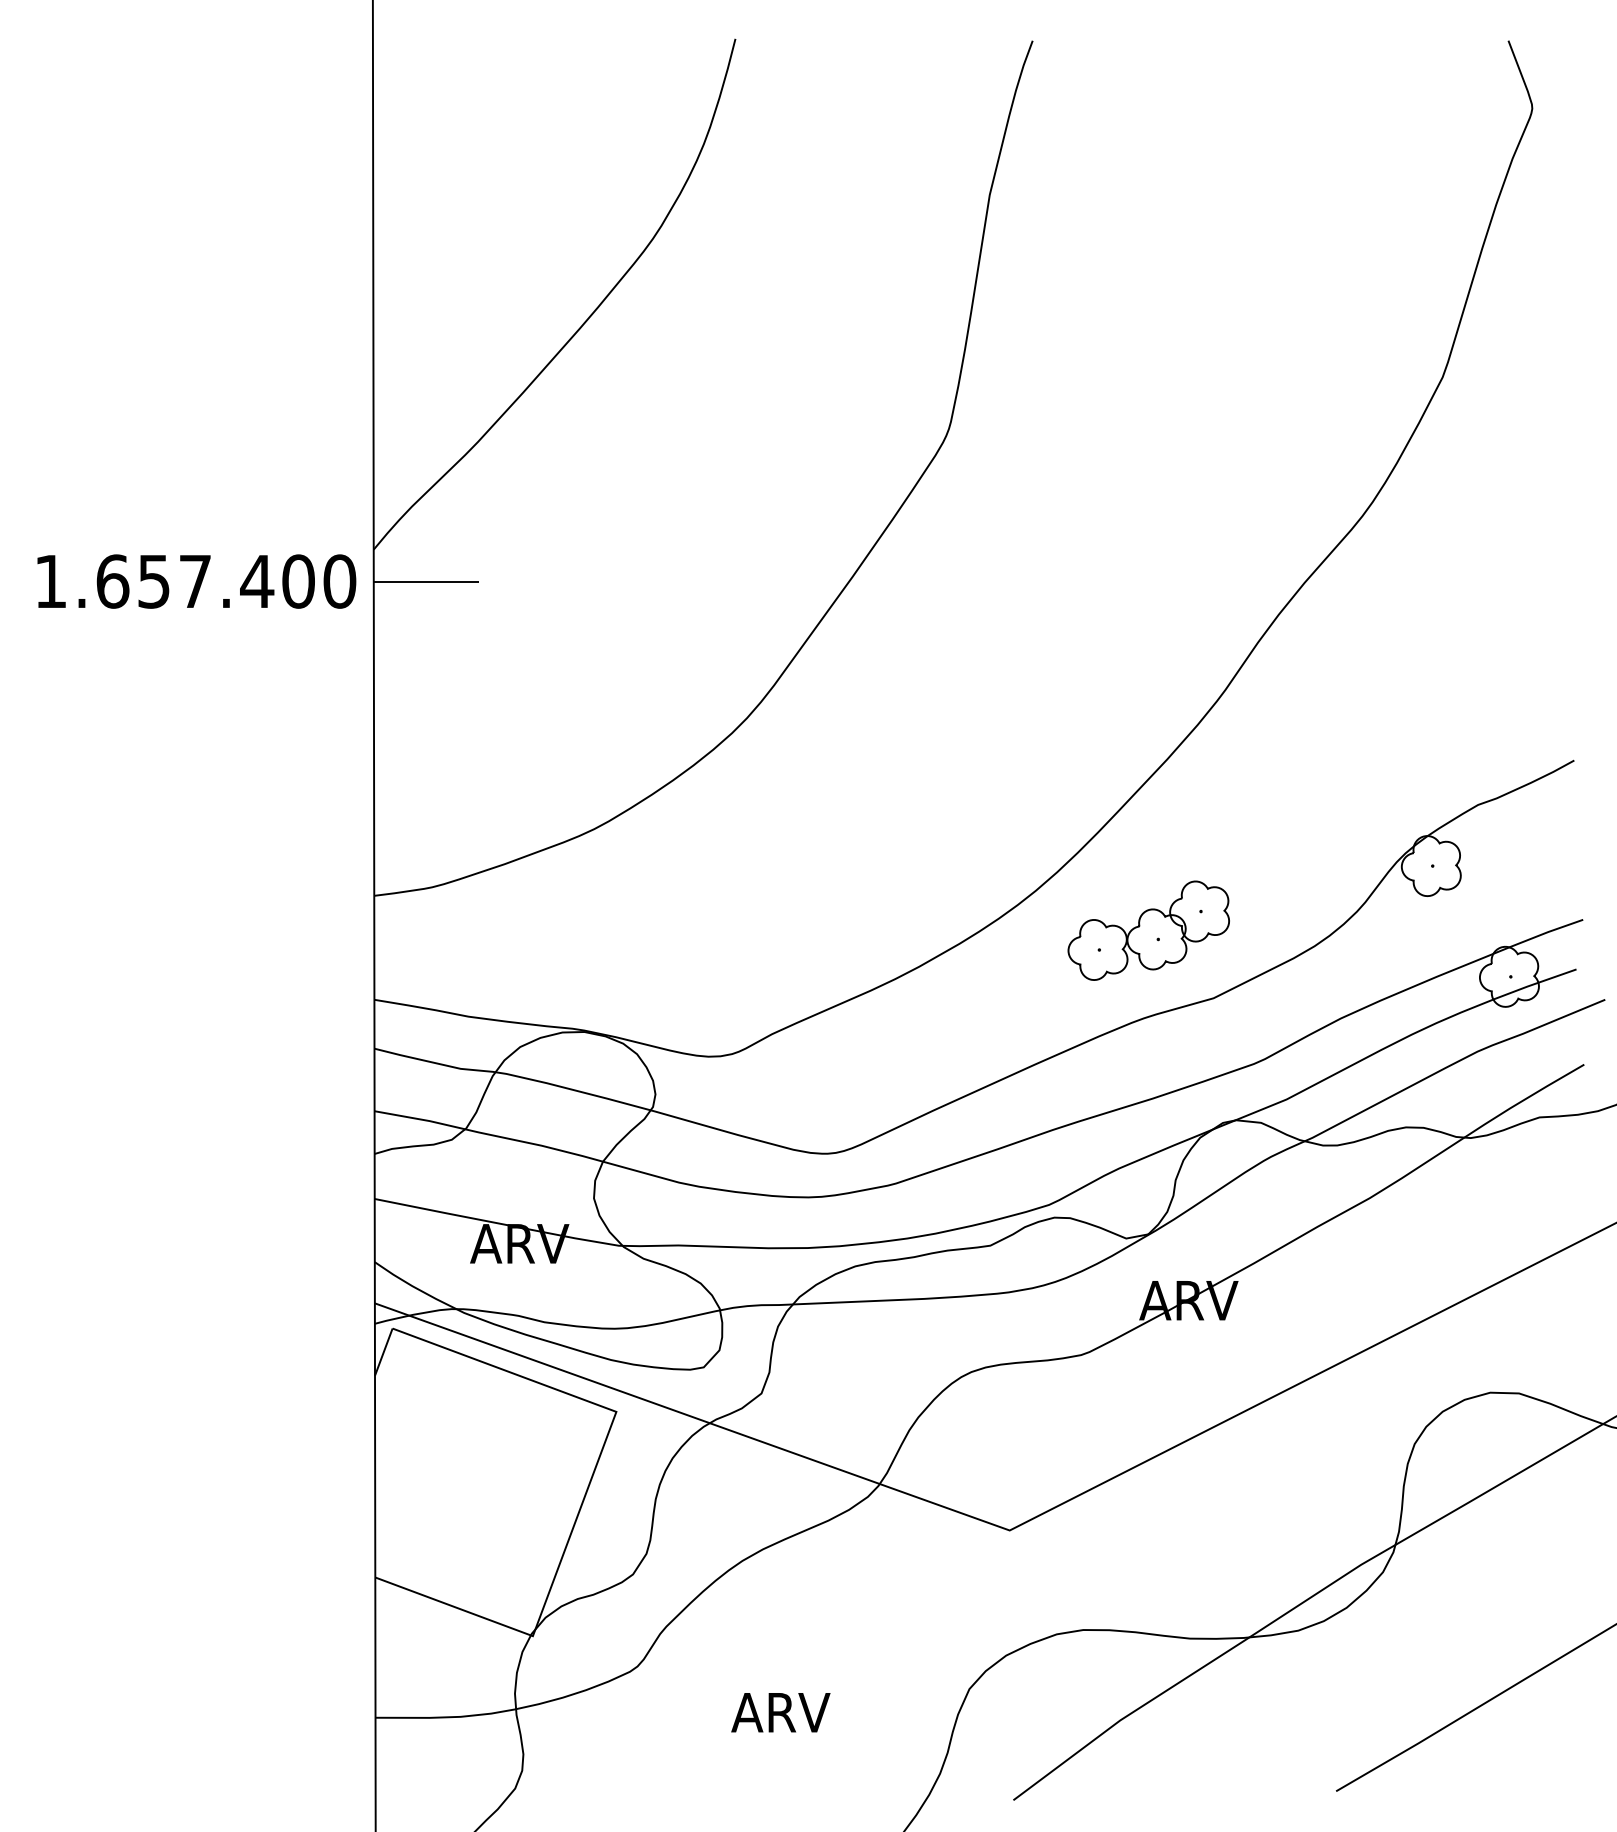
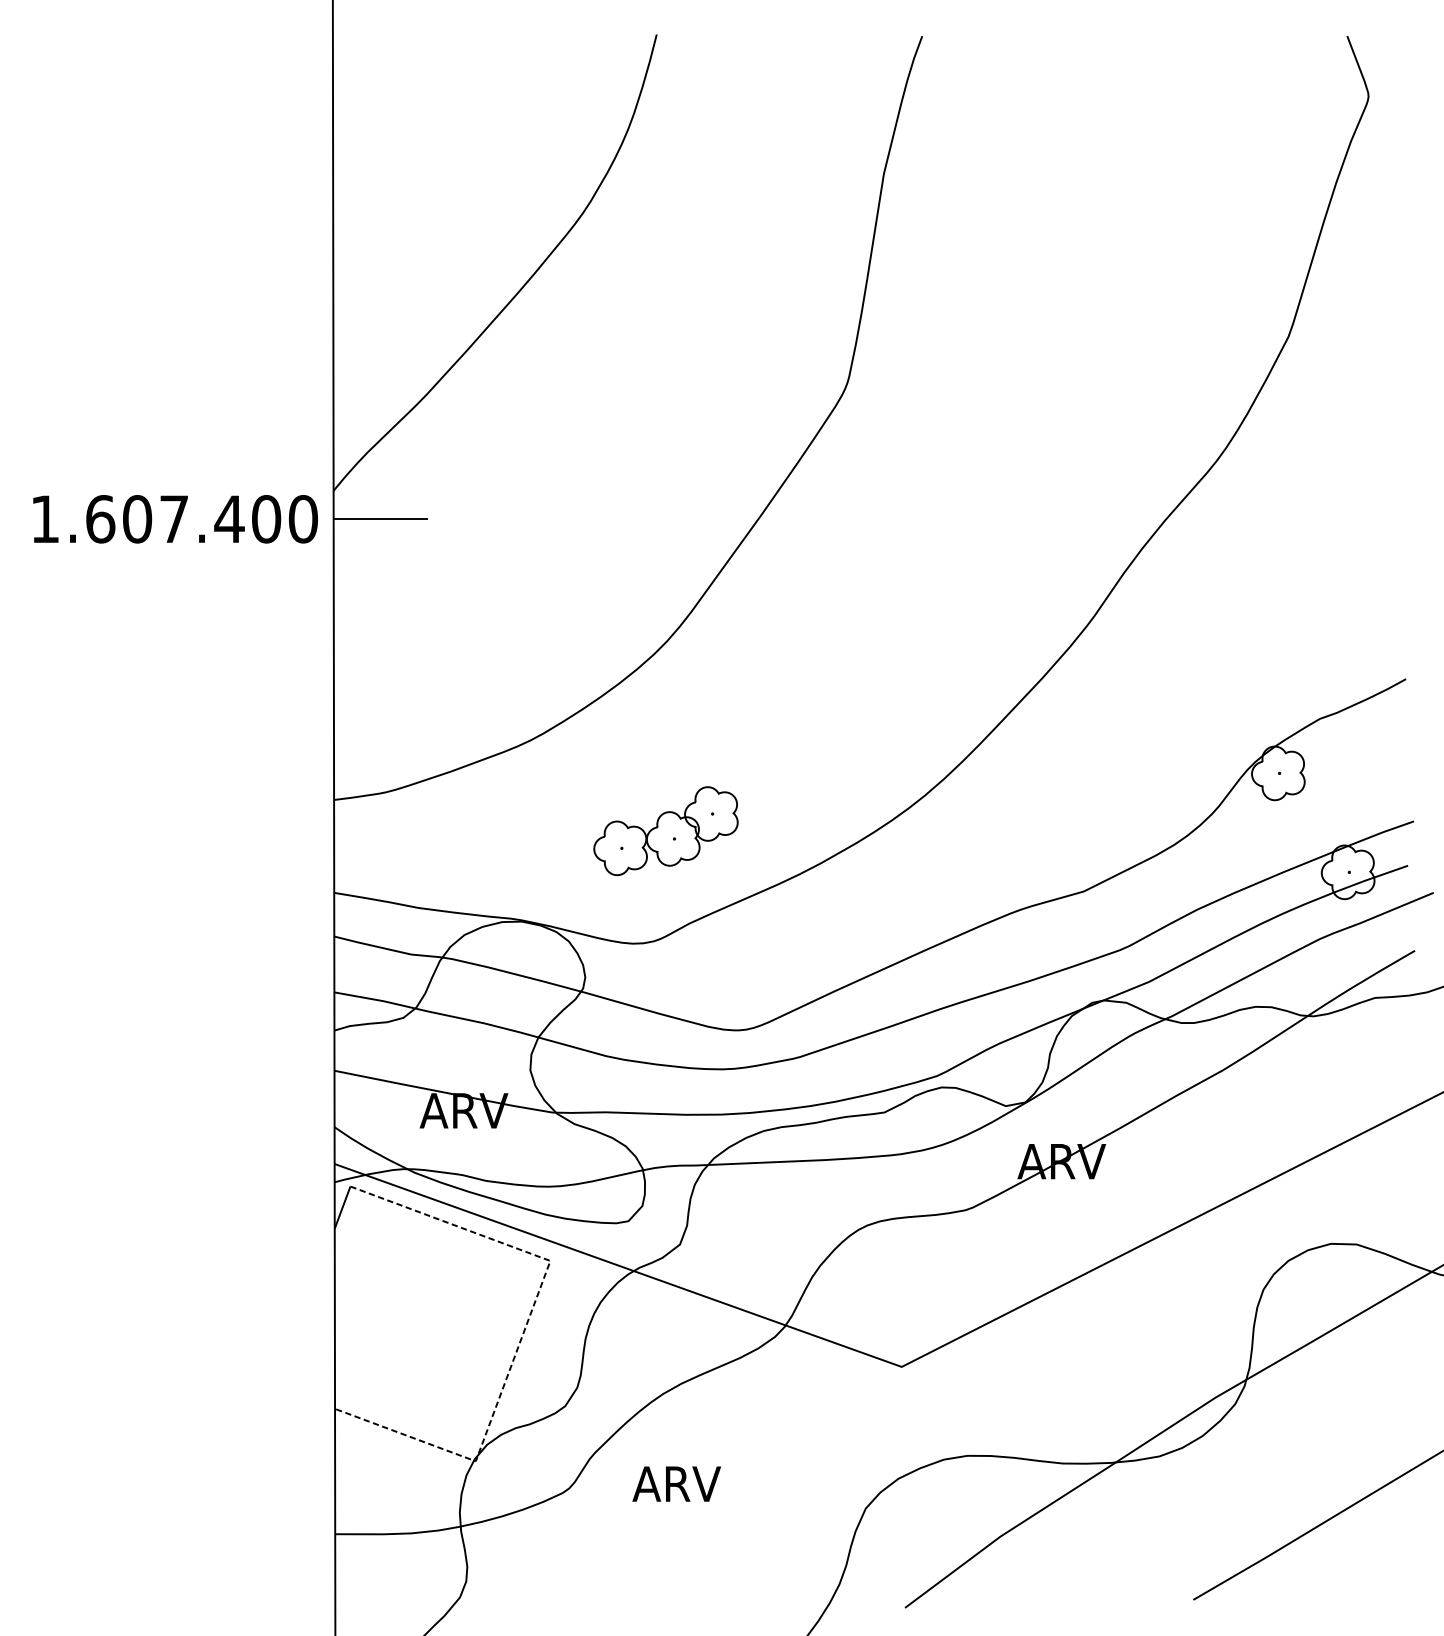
text: (153, 581) -> (136, 519), 1.657.400 -> 1.607.400
part: (1148, 930) -> (665, 830), moved
line: (586, 1491) -> (523, 1332), solid -> dashed
text: (780, 1712) -> (676, 1483), moved

